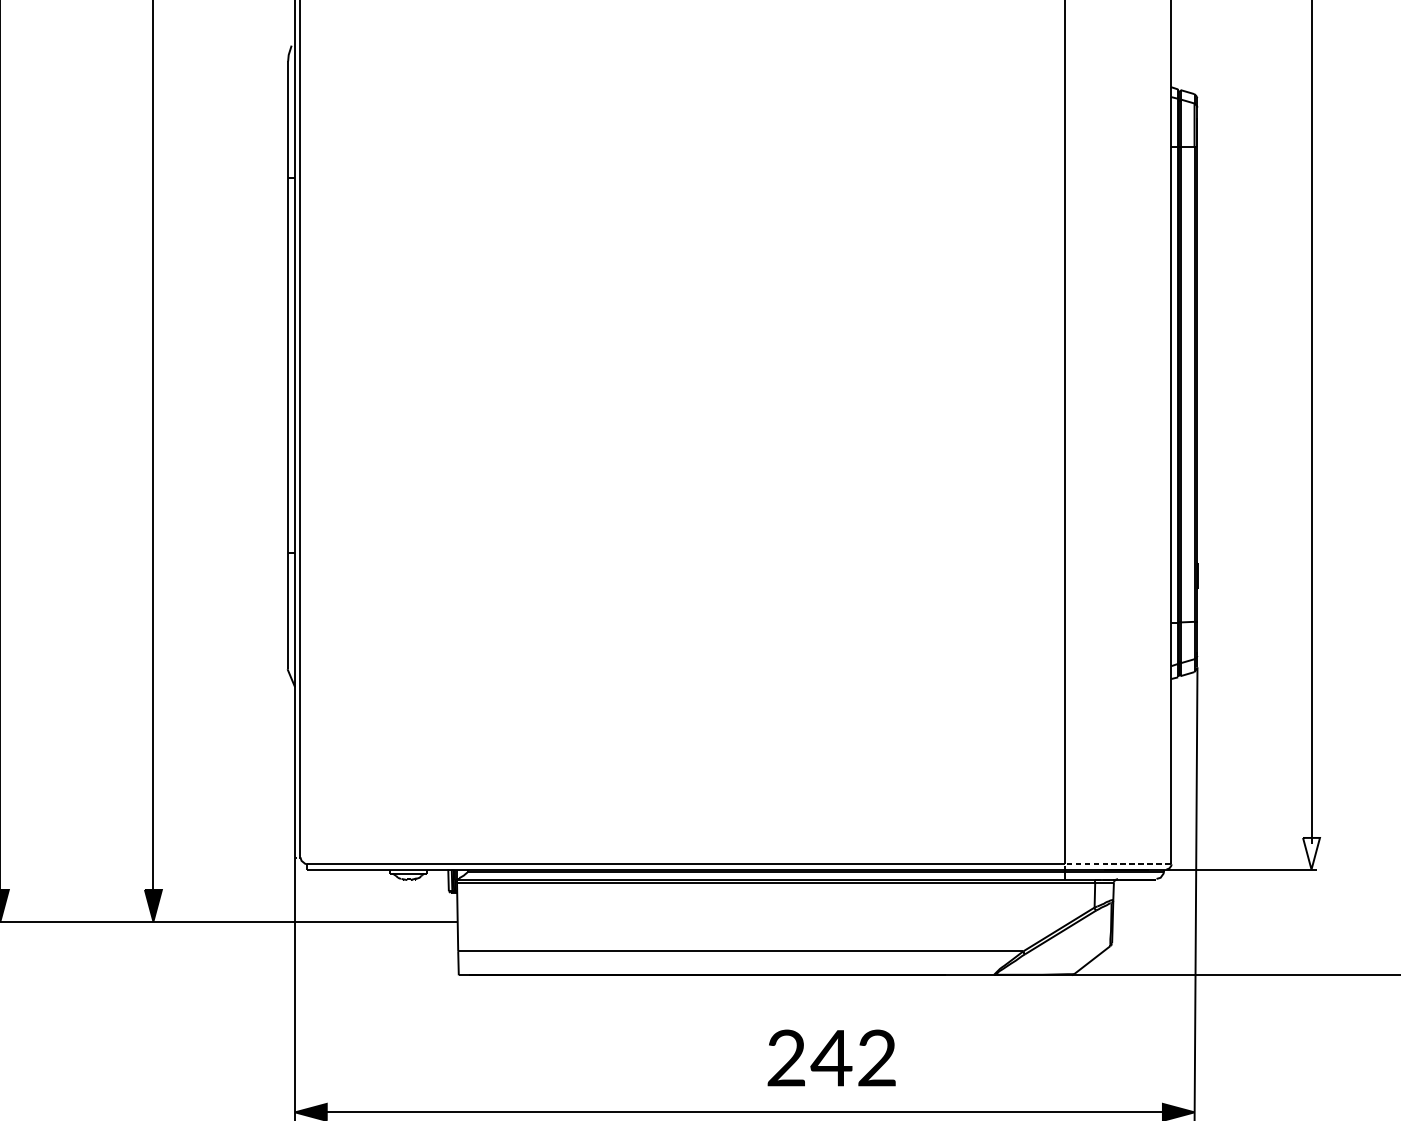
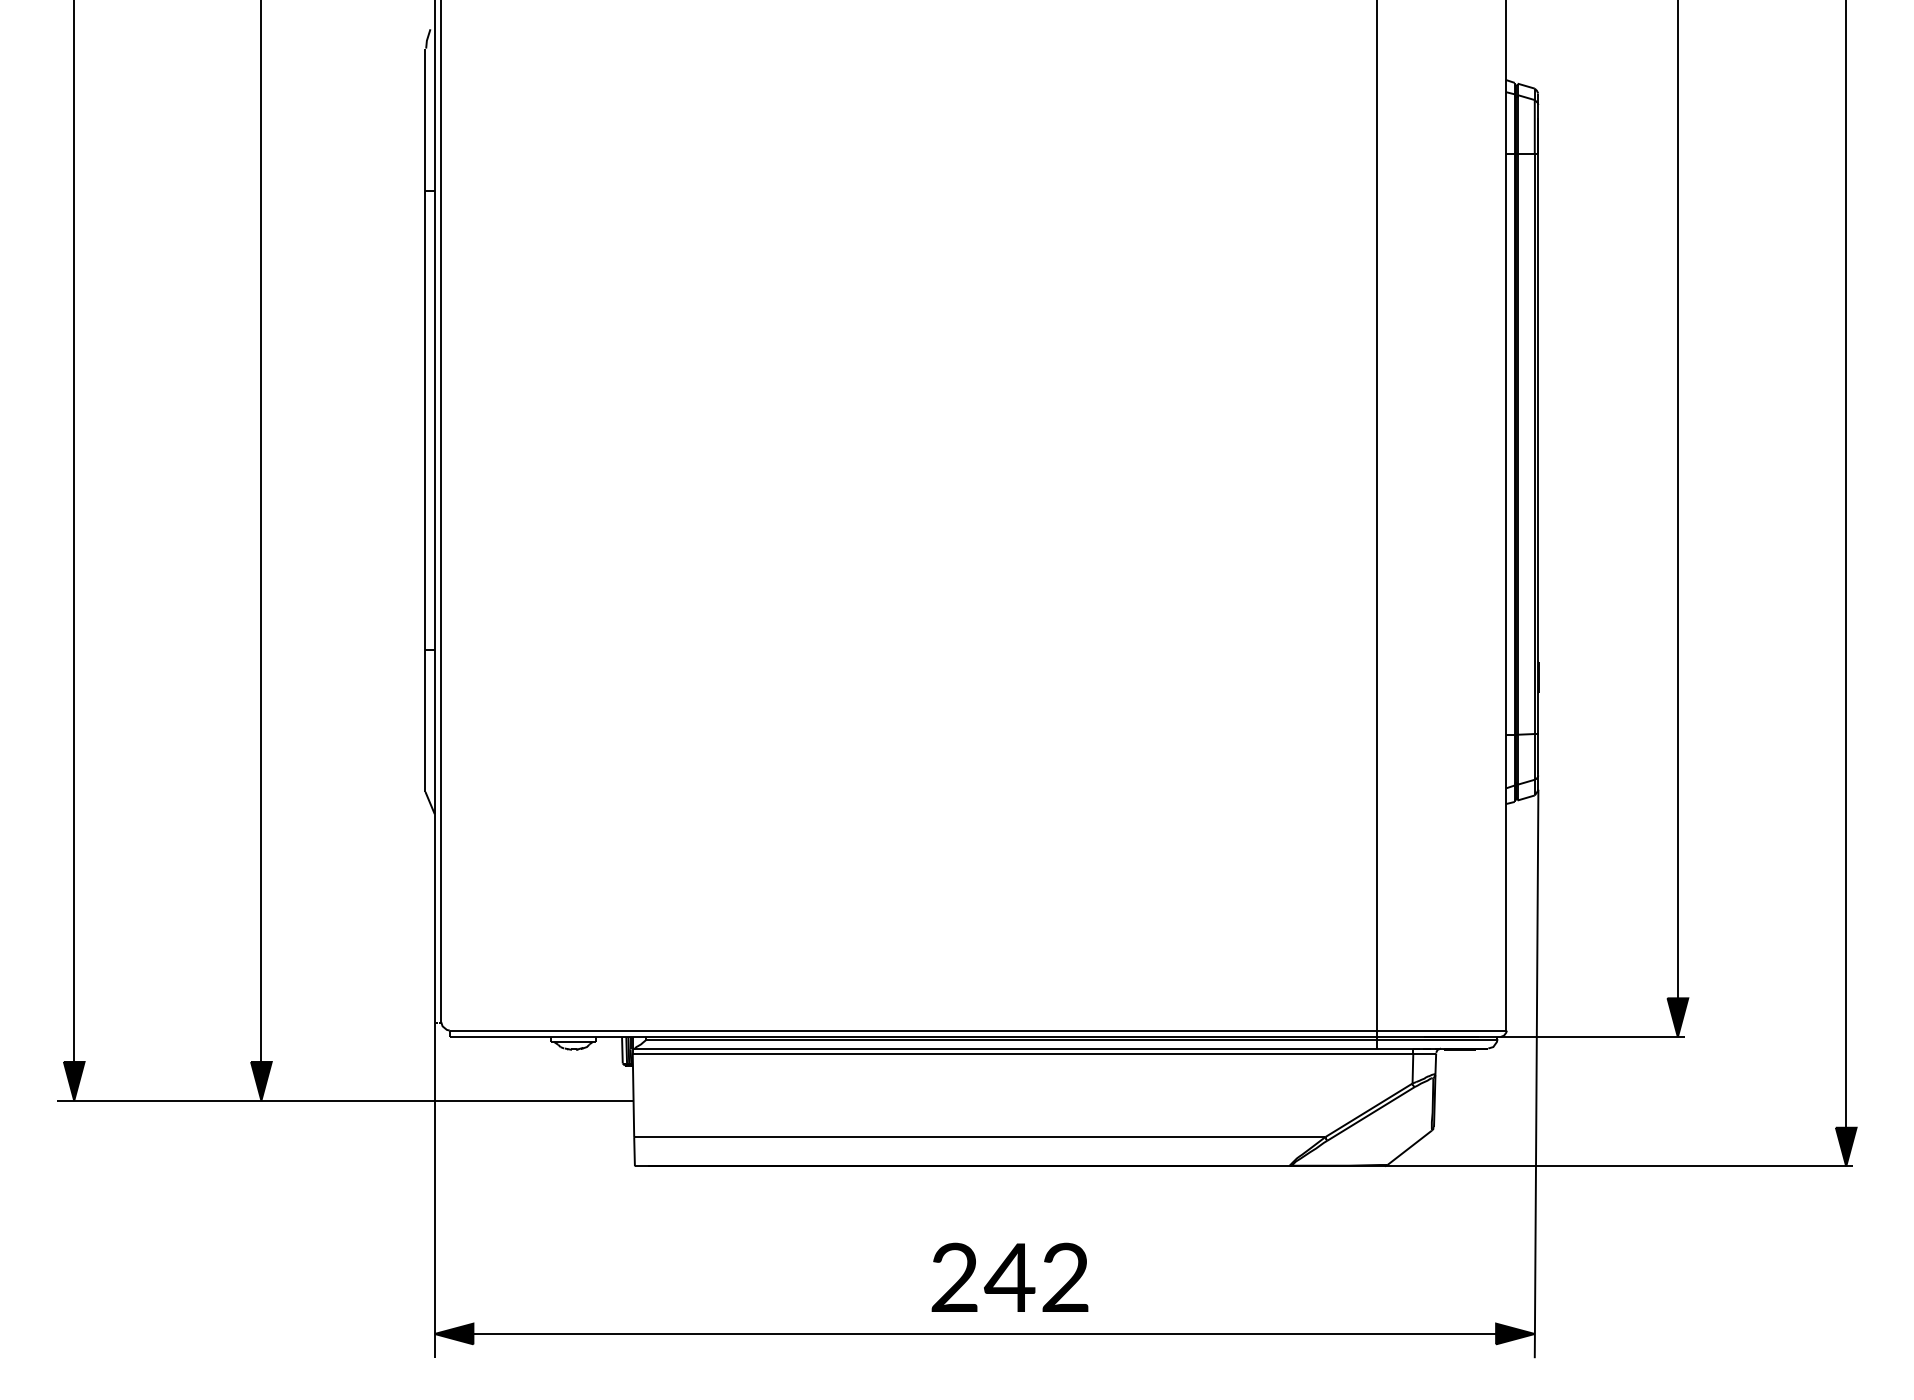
fill: (1311, 853) -> (1677, 1017), added
line: (1114, 864) -> (1437, 1030), dashed -> solid
text: (831, 1057) -> (1009, 1276), moved

